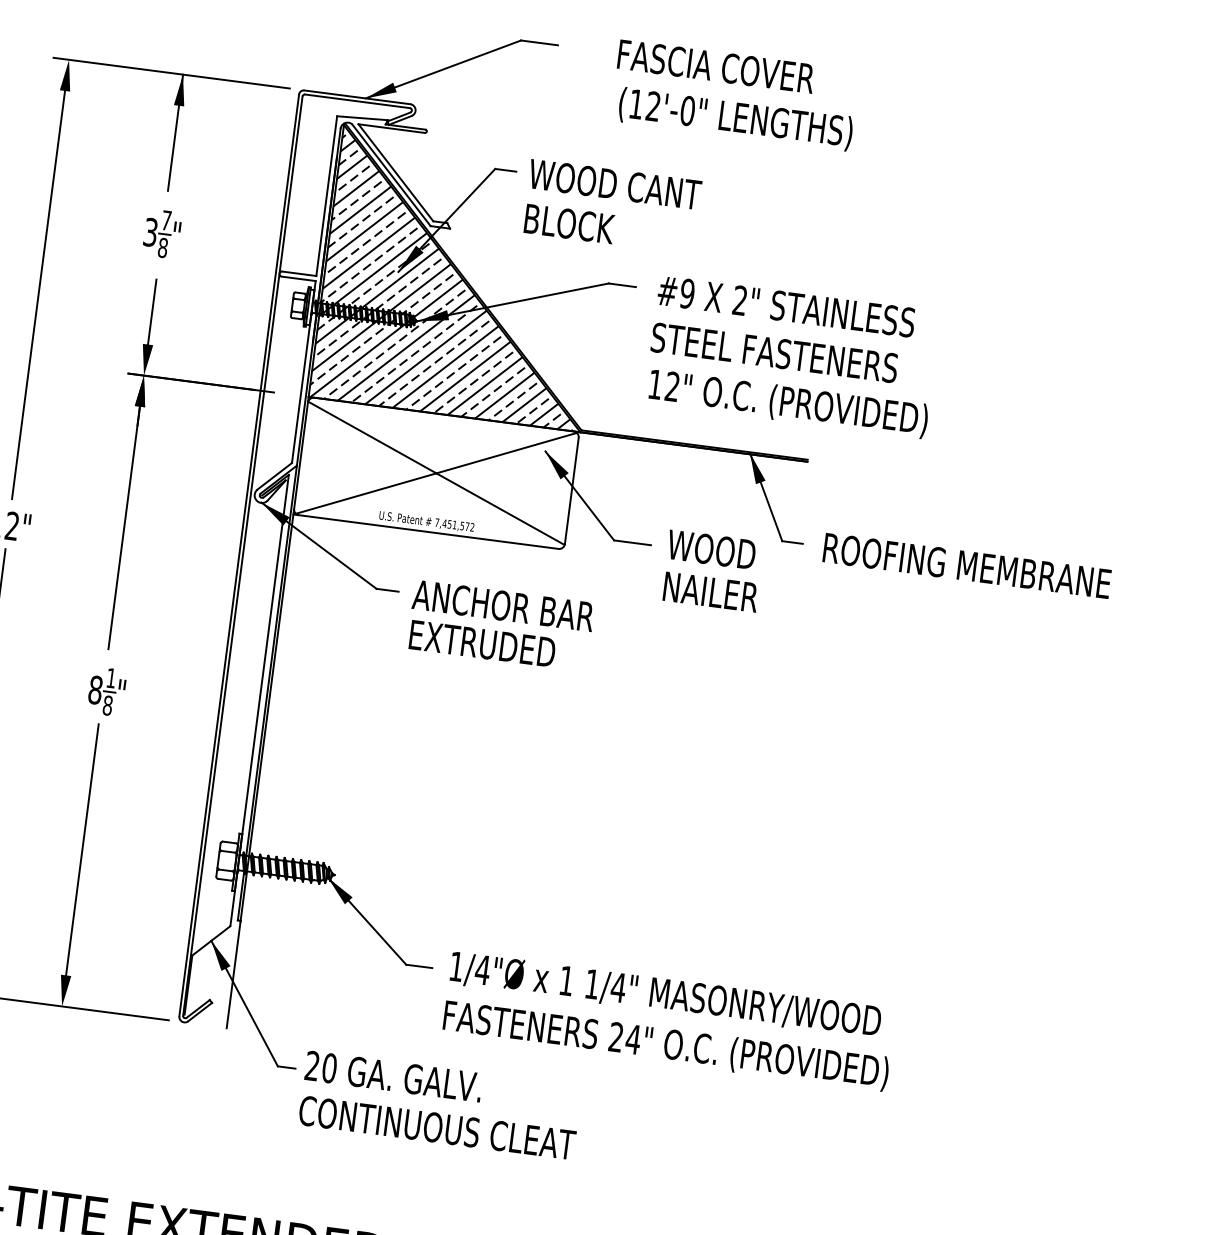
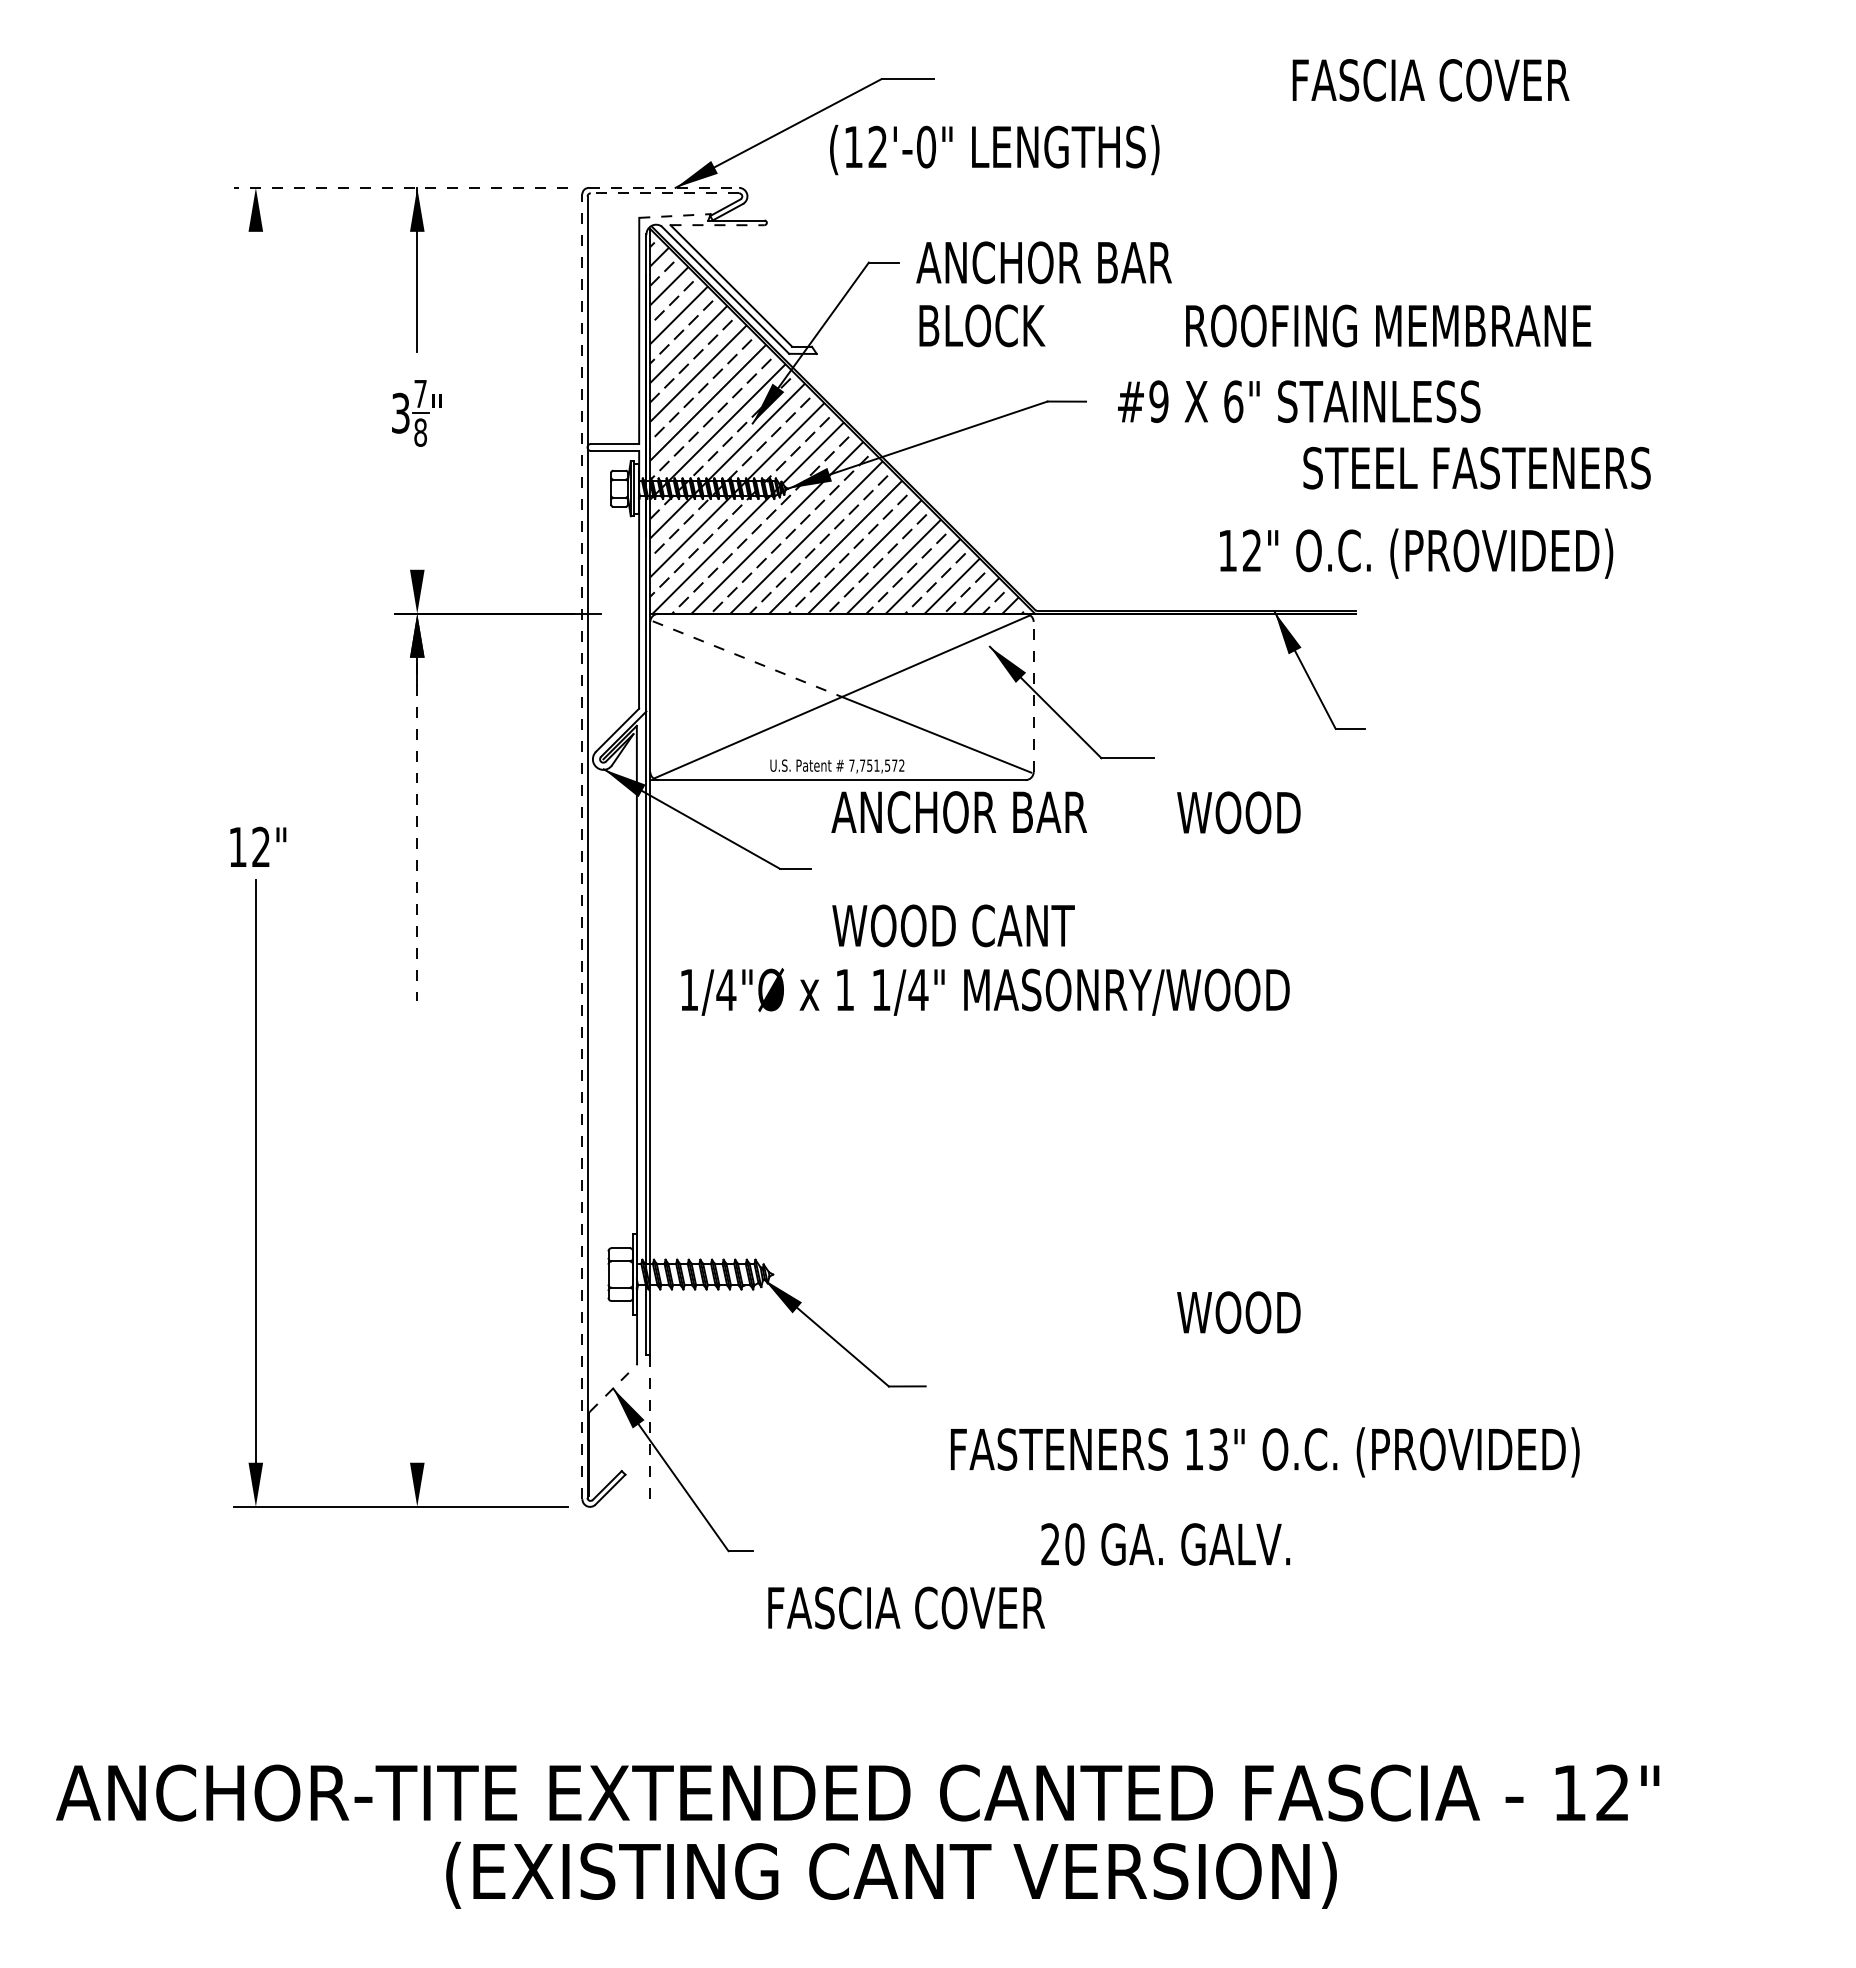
text: (715, 66) -> (1430, 80), moved
line: (171, 72) -> (400, 187), solid -> dashed
line: (357, 97) -> (664, 187), solid -> dashed
line: (357, 101) -> (664, 193), solid -> dashed
line: (362, 118) -> (675, 216), solid -> dashed
text: (735, 118) -> (994, 149), moved
line: (392, 128) -> (718, 225), solid -> dashed
text: (618, 184) -> (1043, 262), WOOD CANT -> ANCHOR BAR
line: (38, 294) -> (255, 520), removed
text: (740, 300) -> (1233, 401), 2" -> 6"
line: (152, 311) -> (417, 523), removed
text: (774, 352) -> (1476, 467), moved
text: (788, 403) -> (1416, 553), moved
line: (373, 438) -> (747, 659), solid -> dashed
line: (571, 490) -> (1033, 696), solid -> dashed
line: (125, 522) -> (417, 821), solid -> dashed
text: (444, 523) -> (862, 765), 7,451,572 -> 7,751,572
text: (711, 549) -> (1238, 1312), moved
line: (239, 555) -> (582, 846), solid -> dashed
text: (967, 565) -> (1388, 325), moved
text: (710, 591) -> (1244, 812), NAILER -> WOOD
text: (502, 605) -> (958, 812), moved
text: (494, 645) -> (953, 925), EXTRUDED -> WOOD CANT
part: (106, 691) -> (422, 1060), removed
line: (82, 849) -> (417, 1284), removed
line: (211, 940) -> (613, 1388), solid -> dashed
line: (233, 974) -> (650, 1431), solid -> dashed
text: (665, 994) -> (985, 991), moved
text: (624, 1038) -> (1206, 1449), 24" -> 13"
text: (393, 1076) -> (1165, 1544), moved
text: (437, 1127) -> (961, 1607), CONTINUOUS CLEAT -> FASCIA COVER

